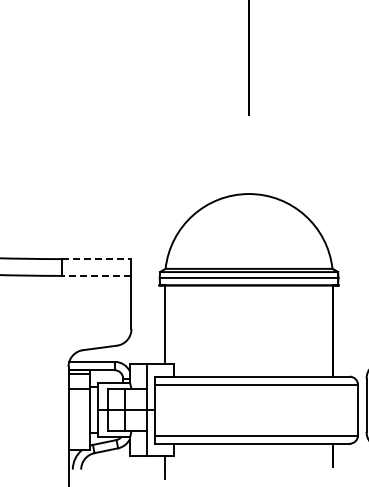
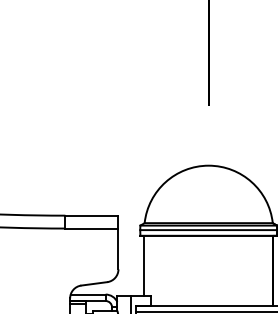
line: (96, 259) -> (91, 215), dashed -> solid
line: (96, 275) -> (91, 228), dashed -> solid

